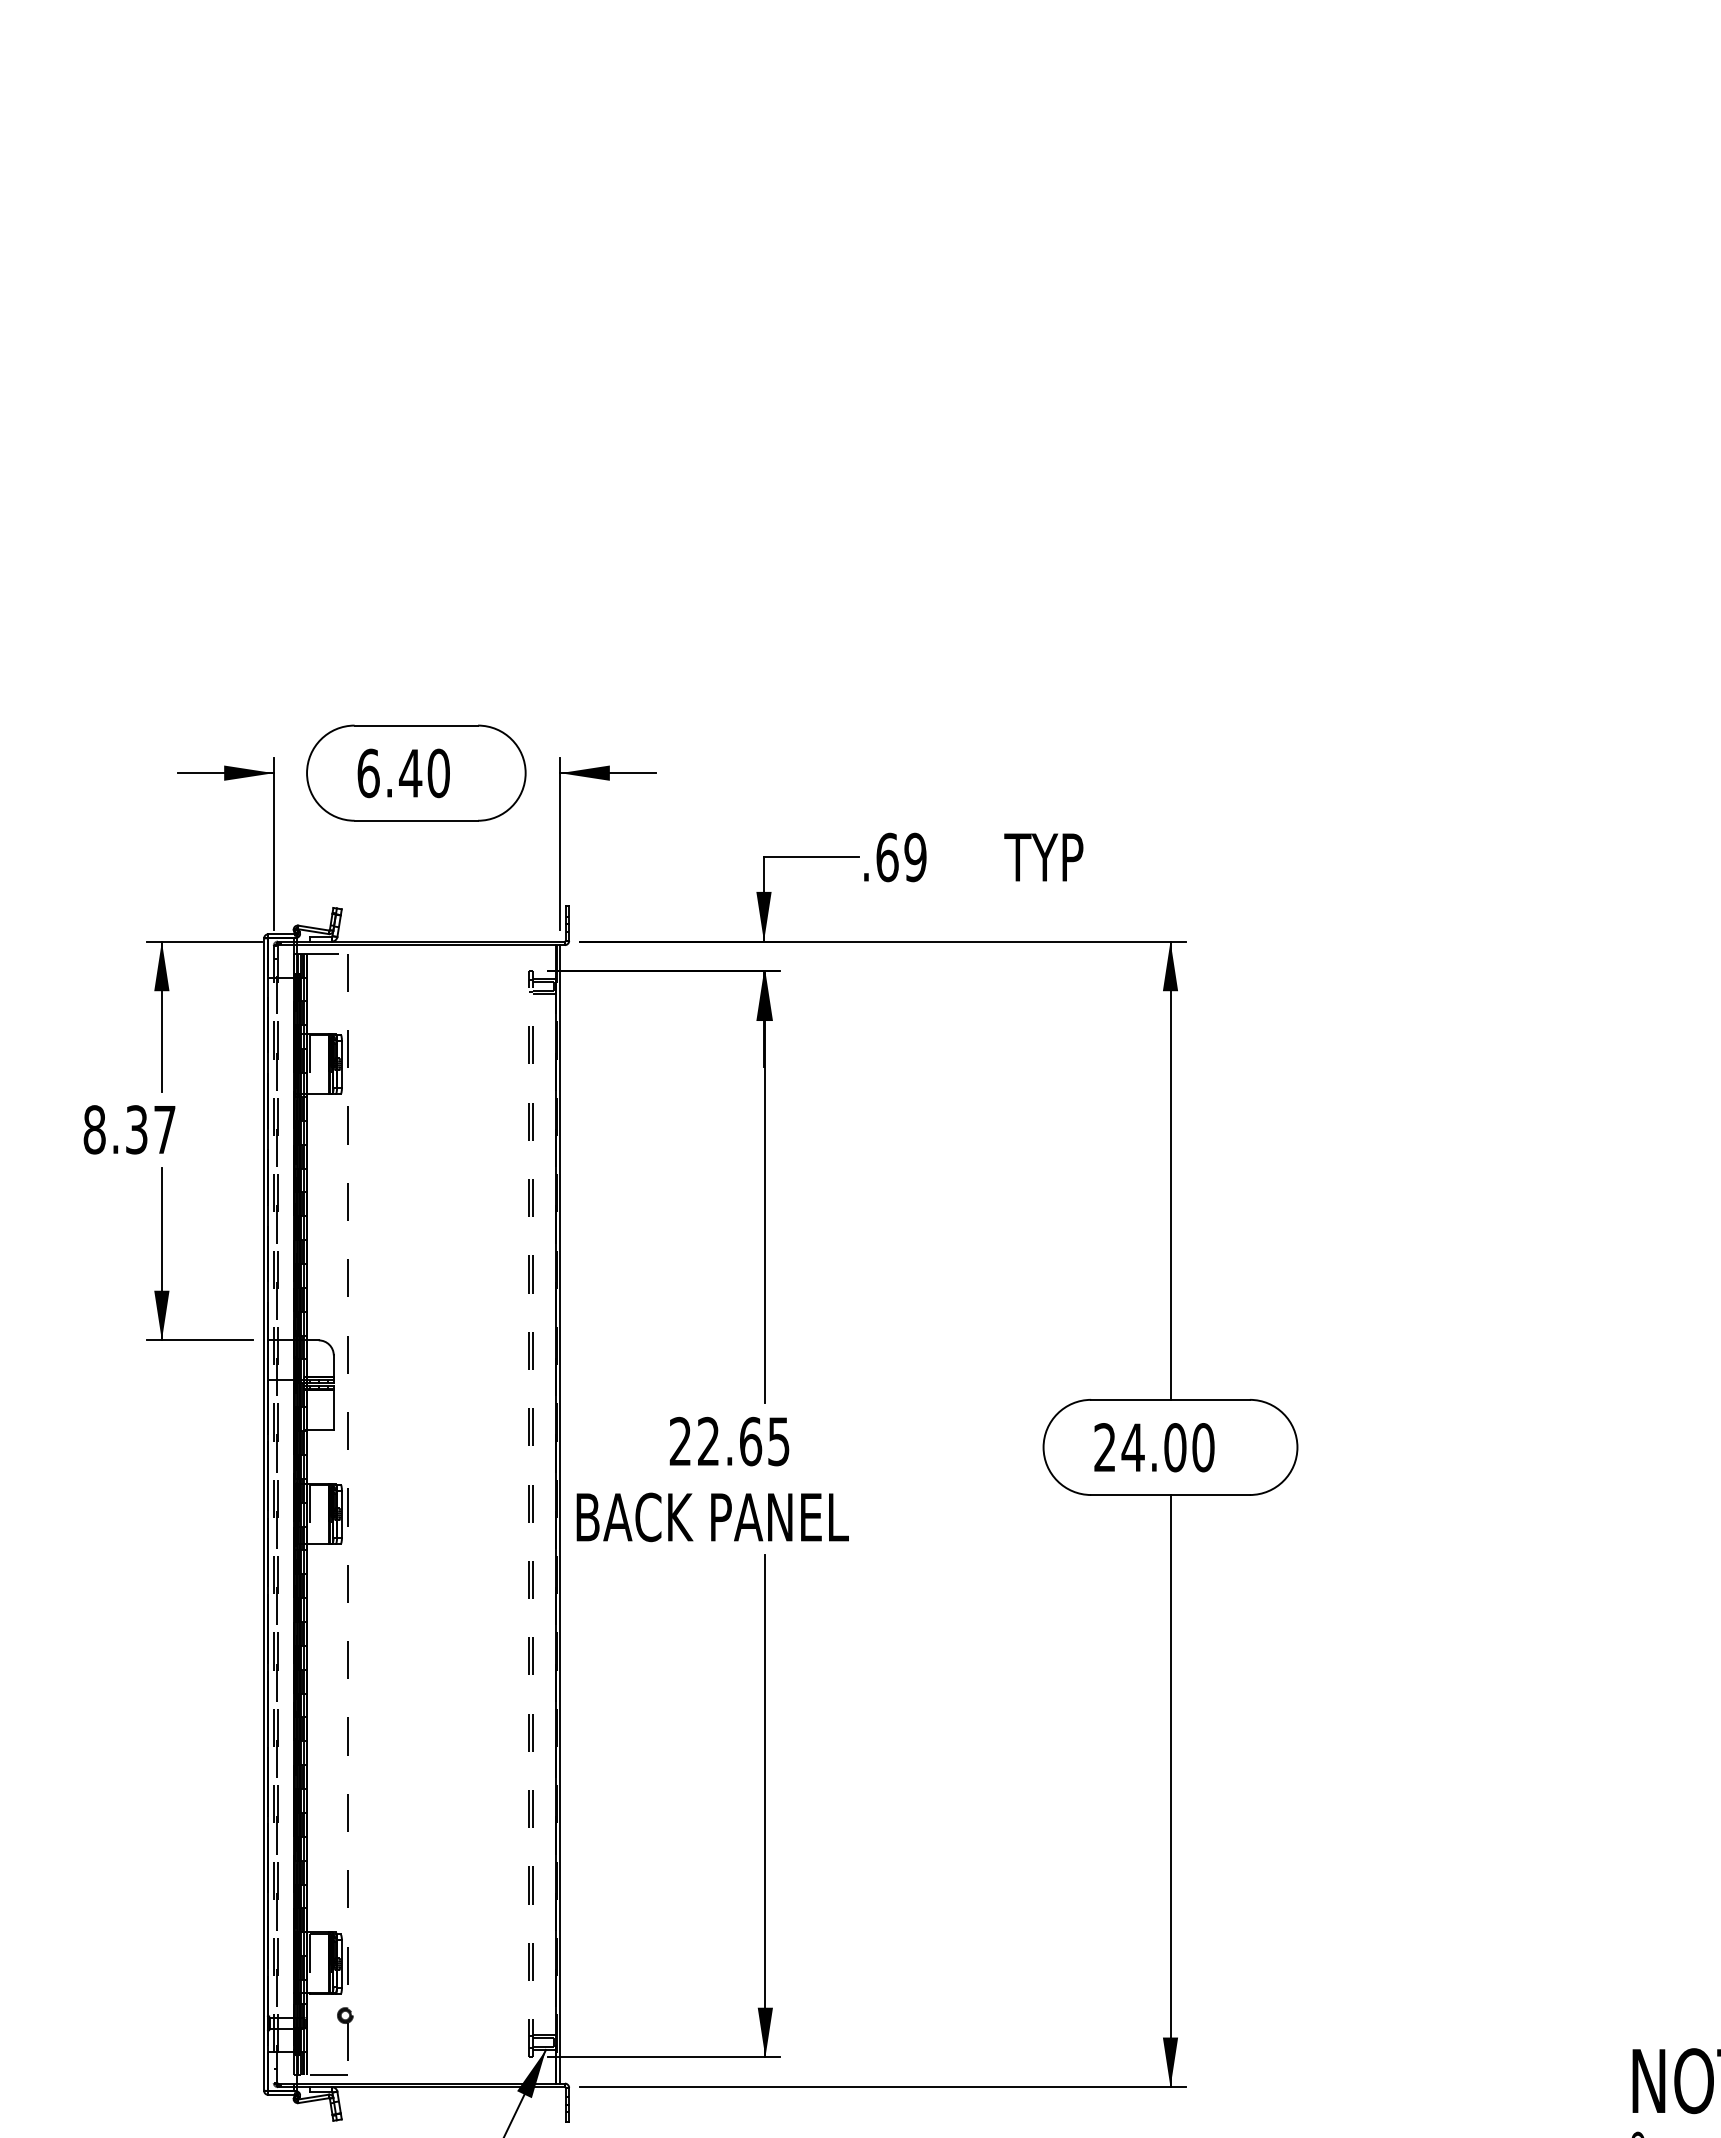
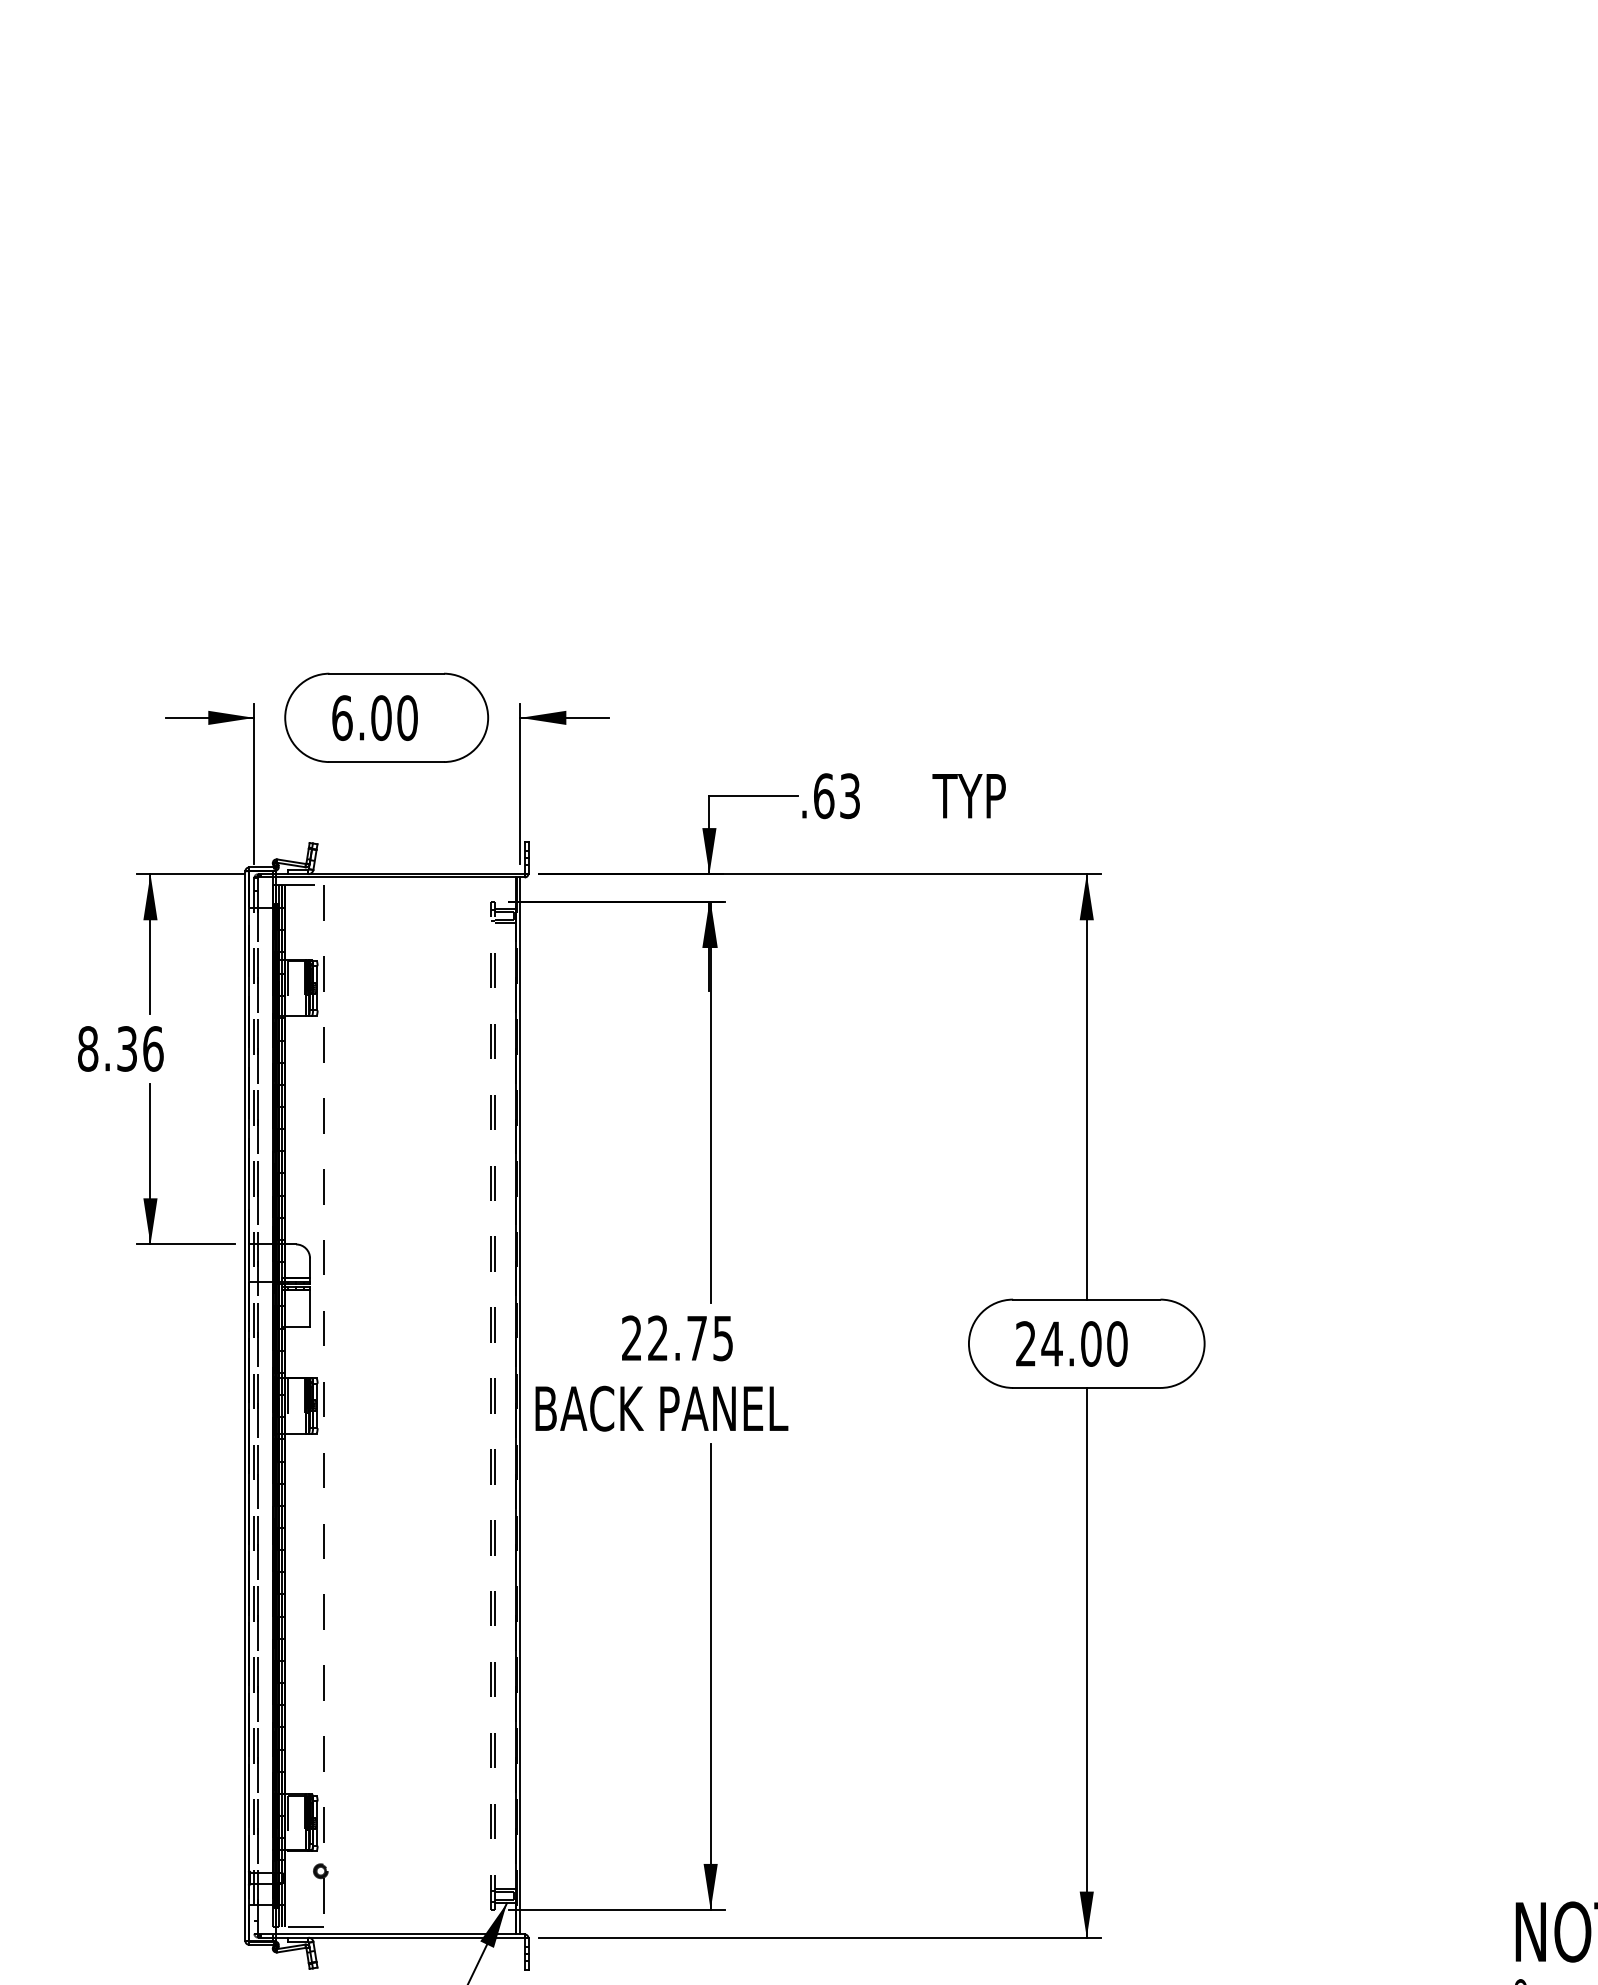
text: (410, 773) -> (381, 718), 6.40 -> 6.00
text: (915, 857) -> (850, 796), .69 -> .63
text: (165, 1129) -> (153, 1048), 8.37 -> 8.36
text: (751, 1441) -> (697, 1338), 22.65 -> 22.75

